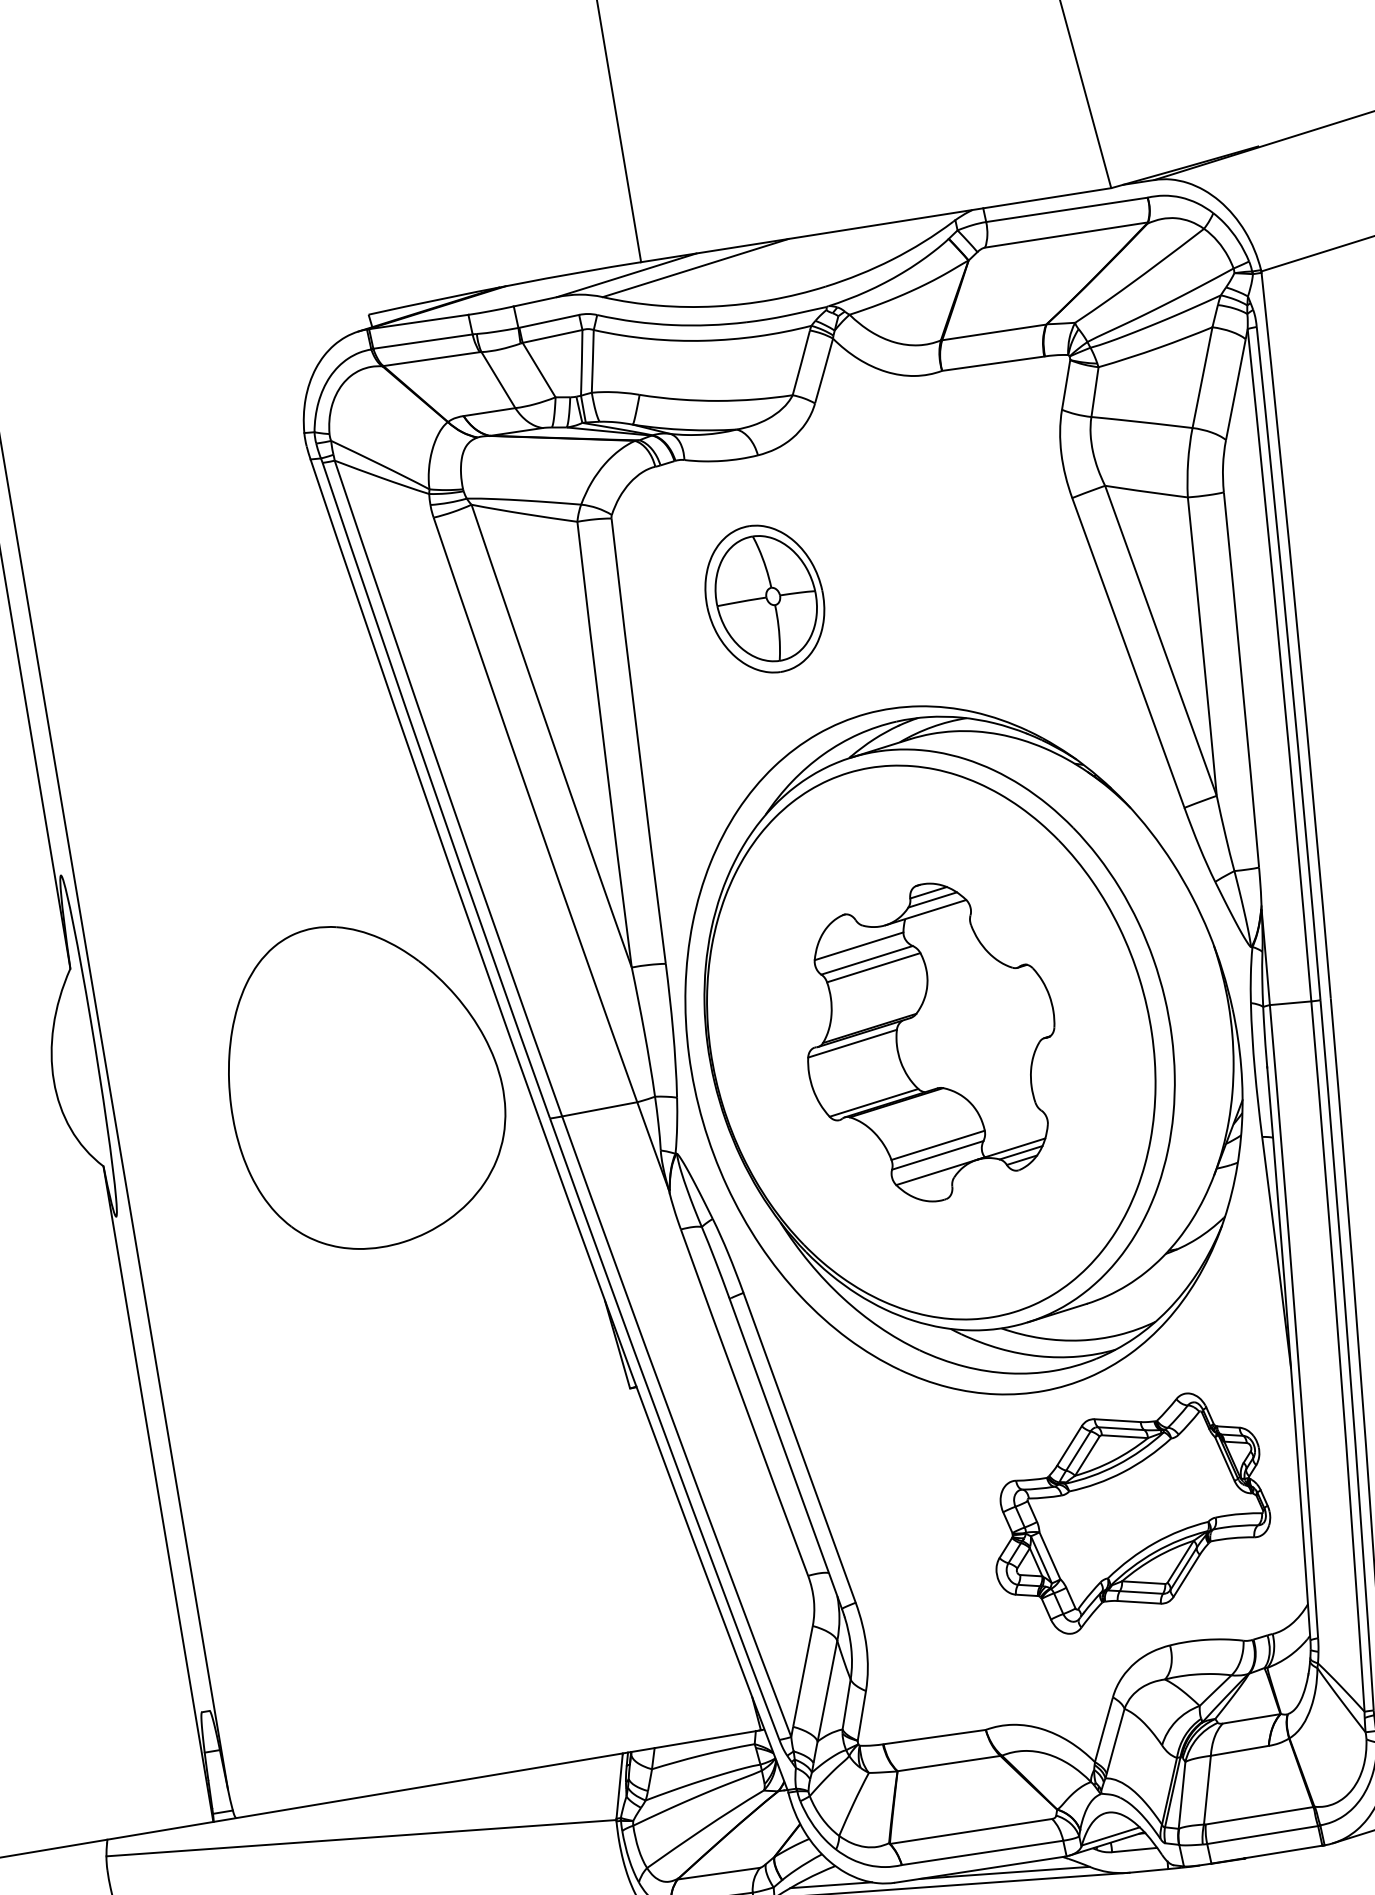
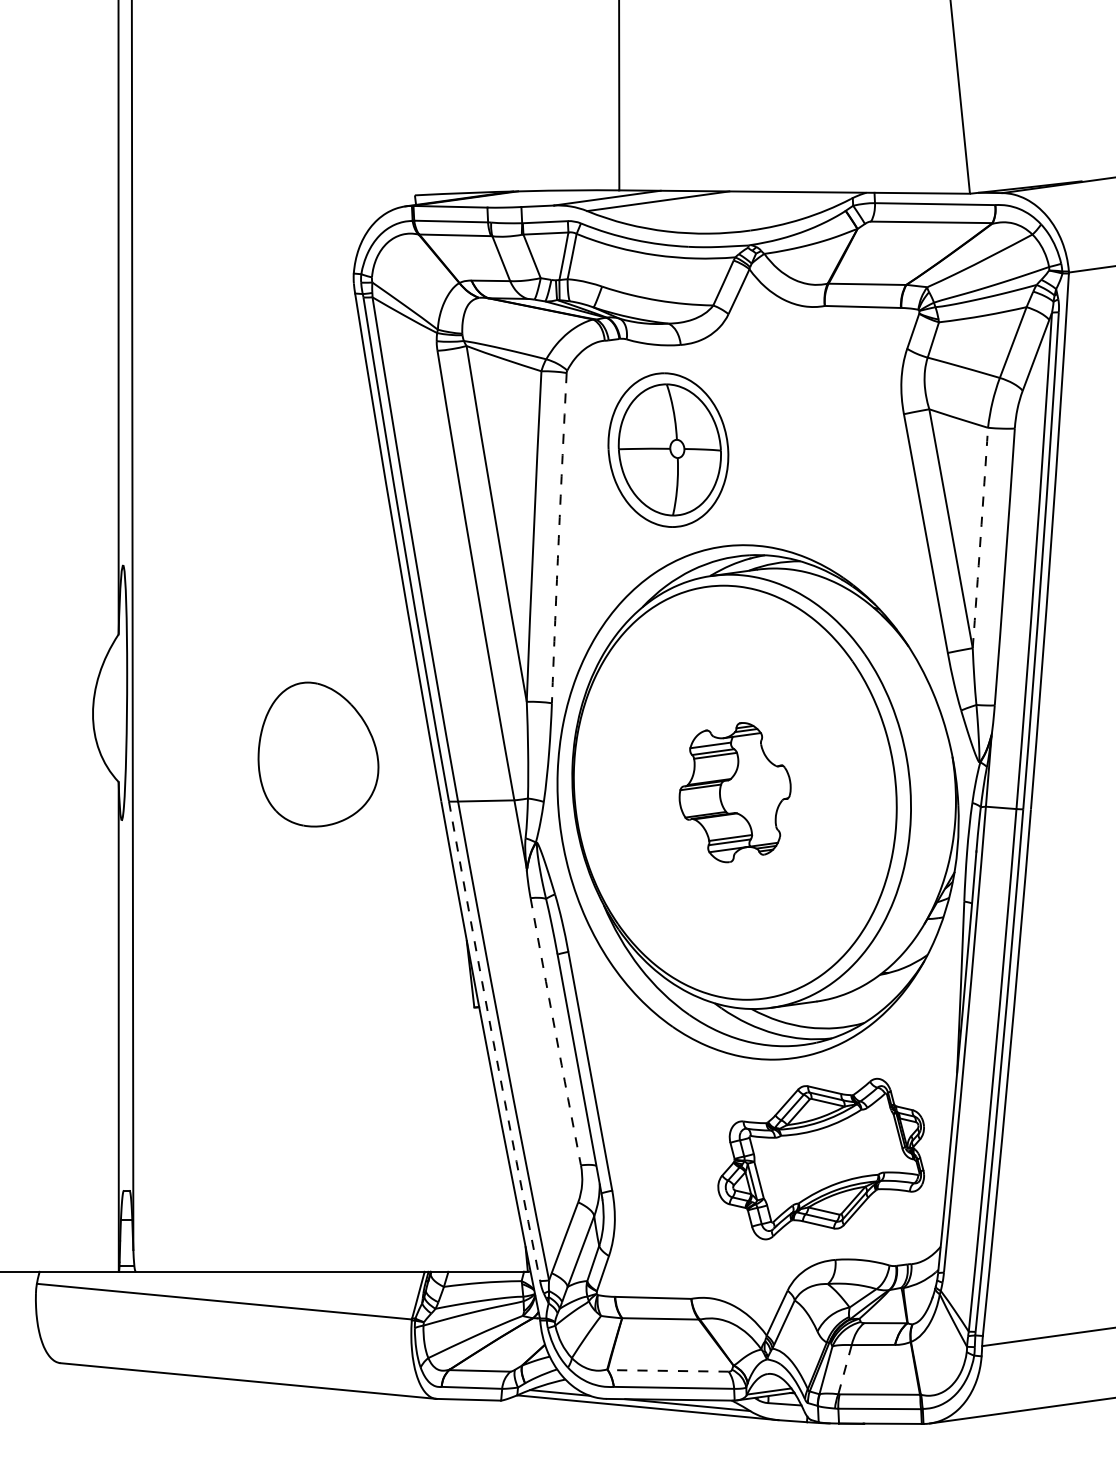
part: (763, 599) -> (667, 450), size x1.4
arc: (1202, 647) -> (980, 538), solid -> dashed
arc: (637, 741) -> (558, 538), solid -> dashed
part: (930, 1042) -> (734, 792), size x0.6
part: (364, 1084) -> (318, 754), size x0.6
arc: (744, 1402) -> (555, 1031), solid -> dashed
arc: (663, 1429) -> (493, 1041), solid -> dashed
line: (1208, 1789) -> (845, 1369), solid -> dashed
line: (969, 1831) -> (667, 1370), solid -> dashed

